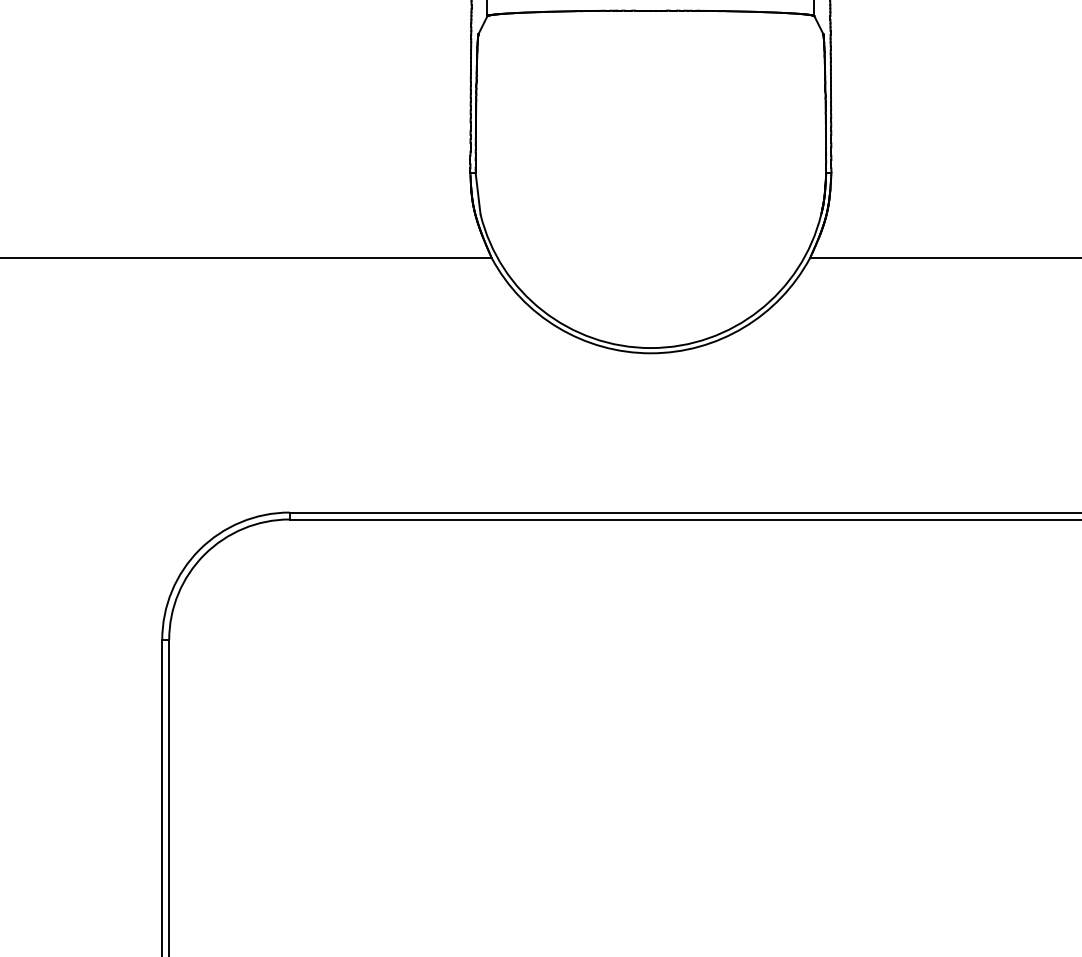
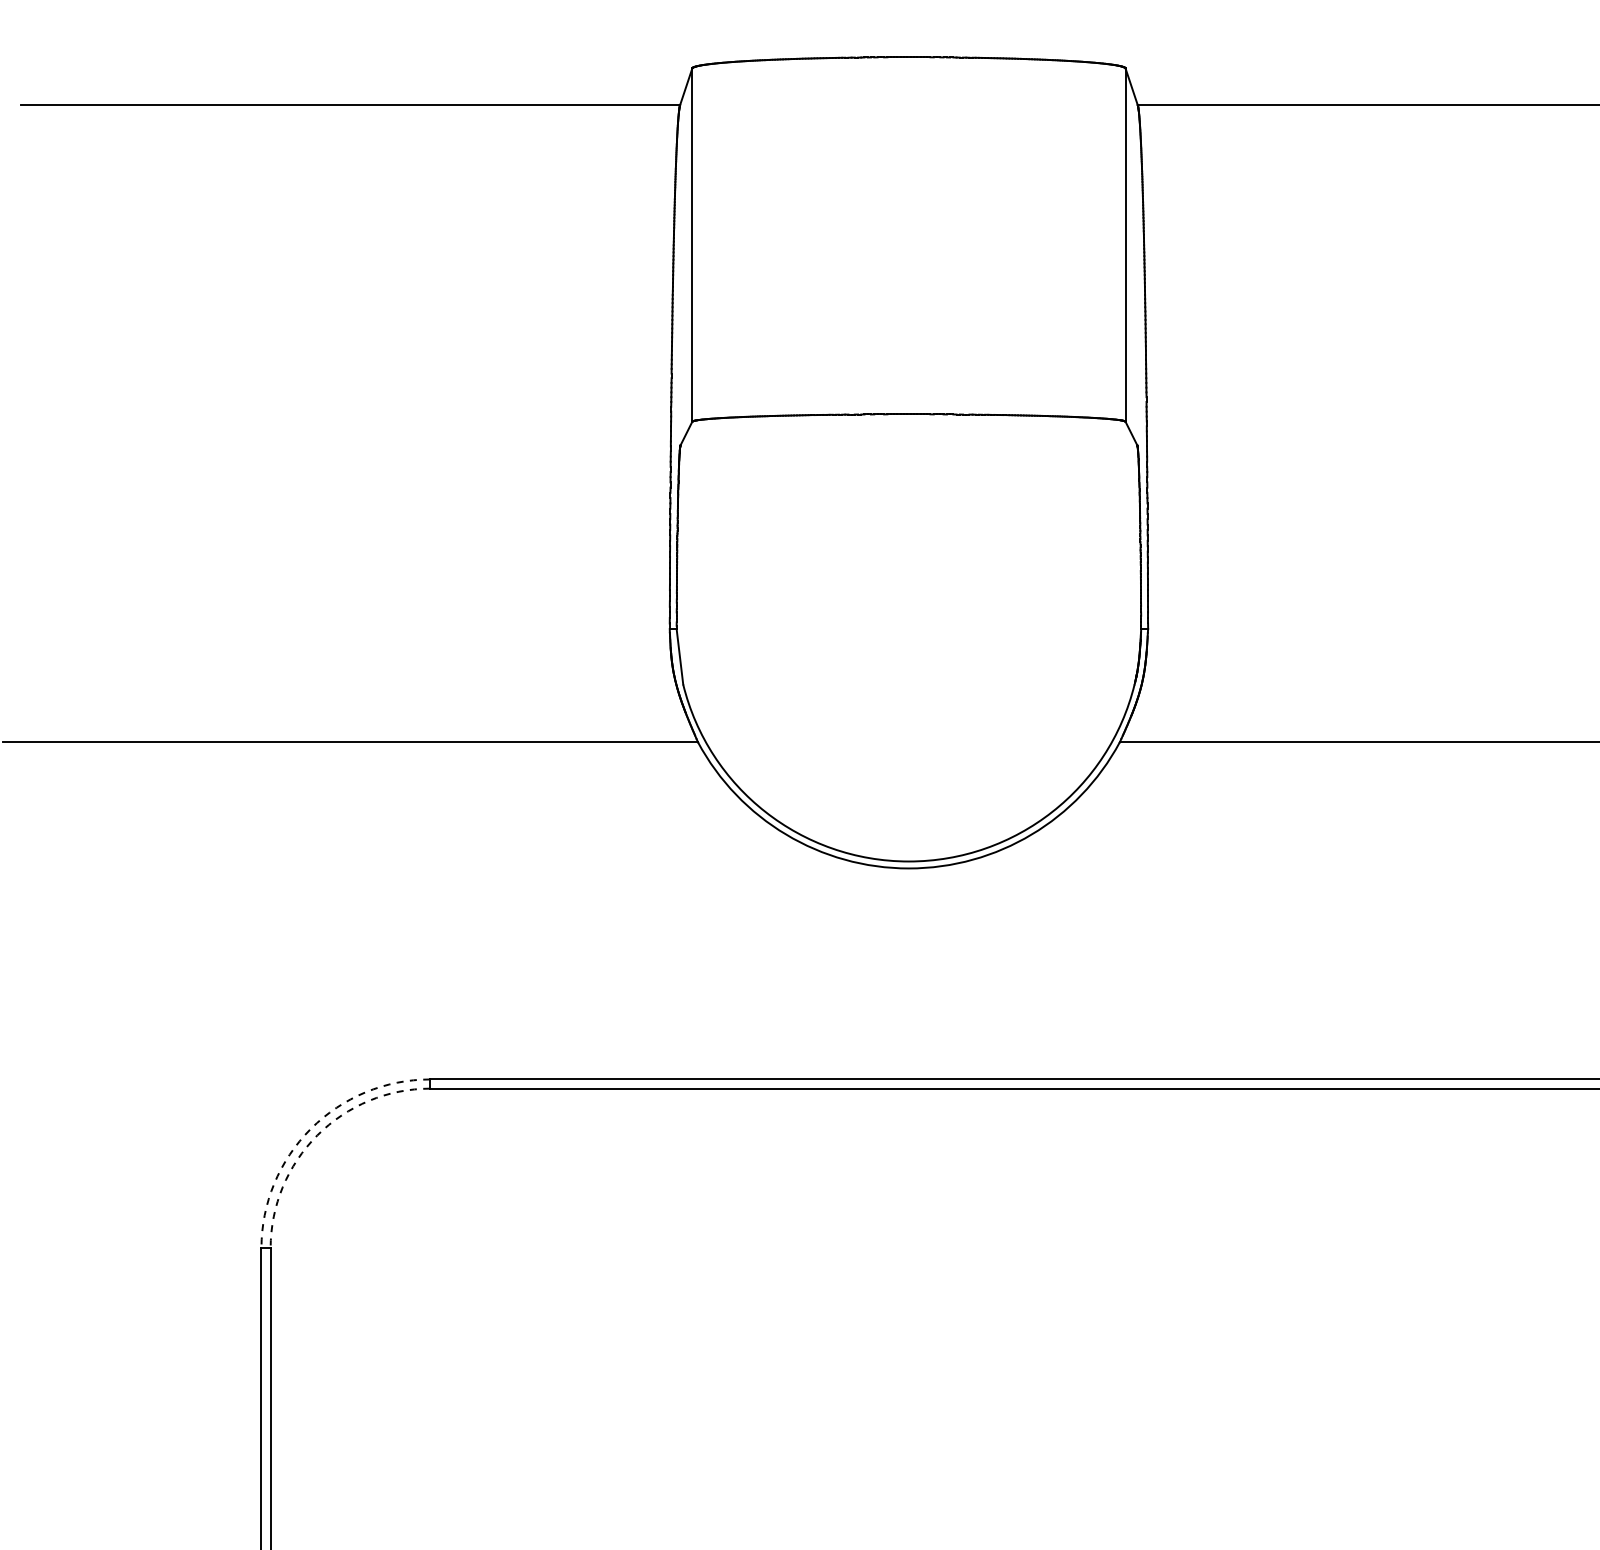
arc: (199, 549) -> (310, 1128), solid -> dashed
arc: (204, 554) -> (317, 1135), solid -> dashed

